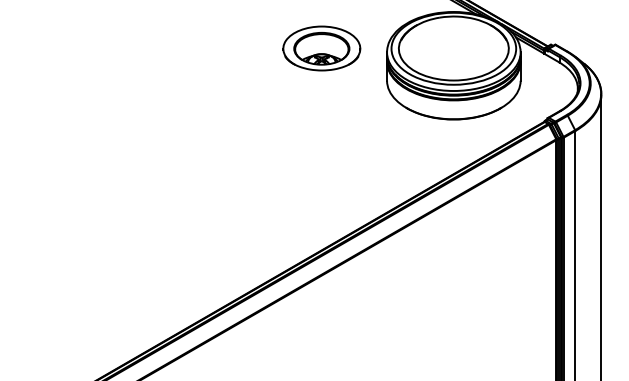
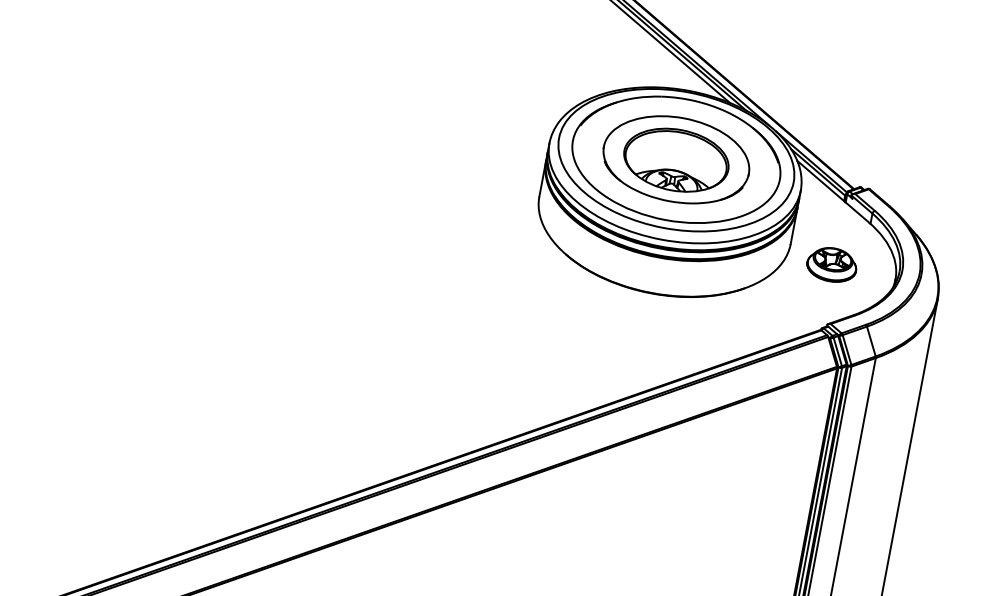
part: (321, 48) -> (675, 159), moved
part: (543, 86) -> (831, 263), added

